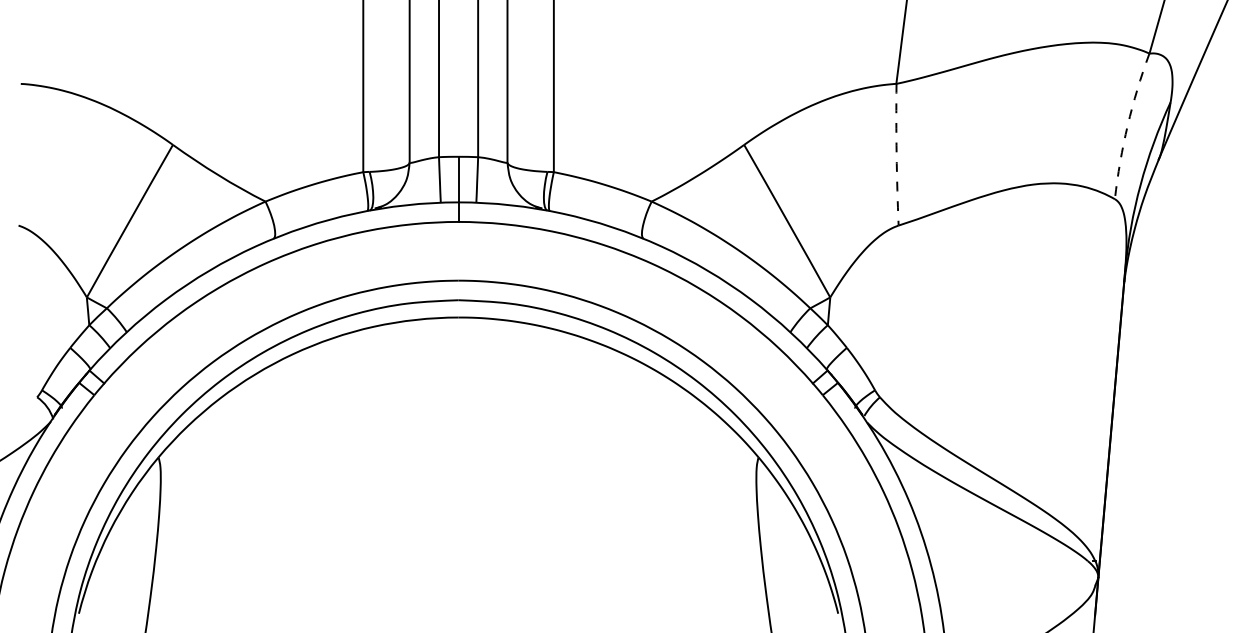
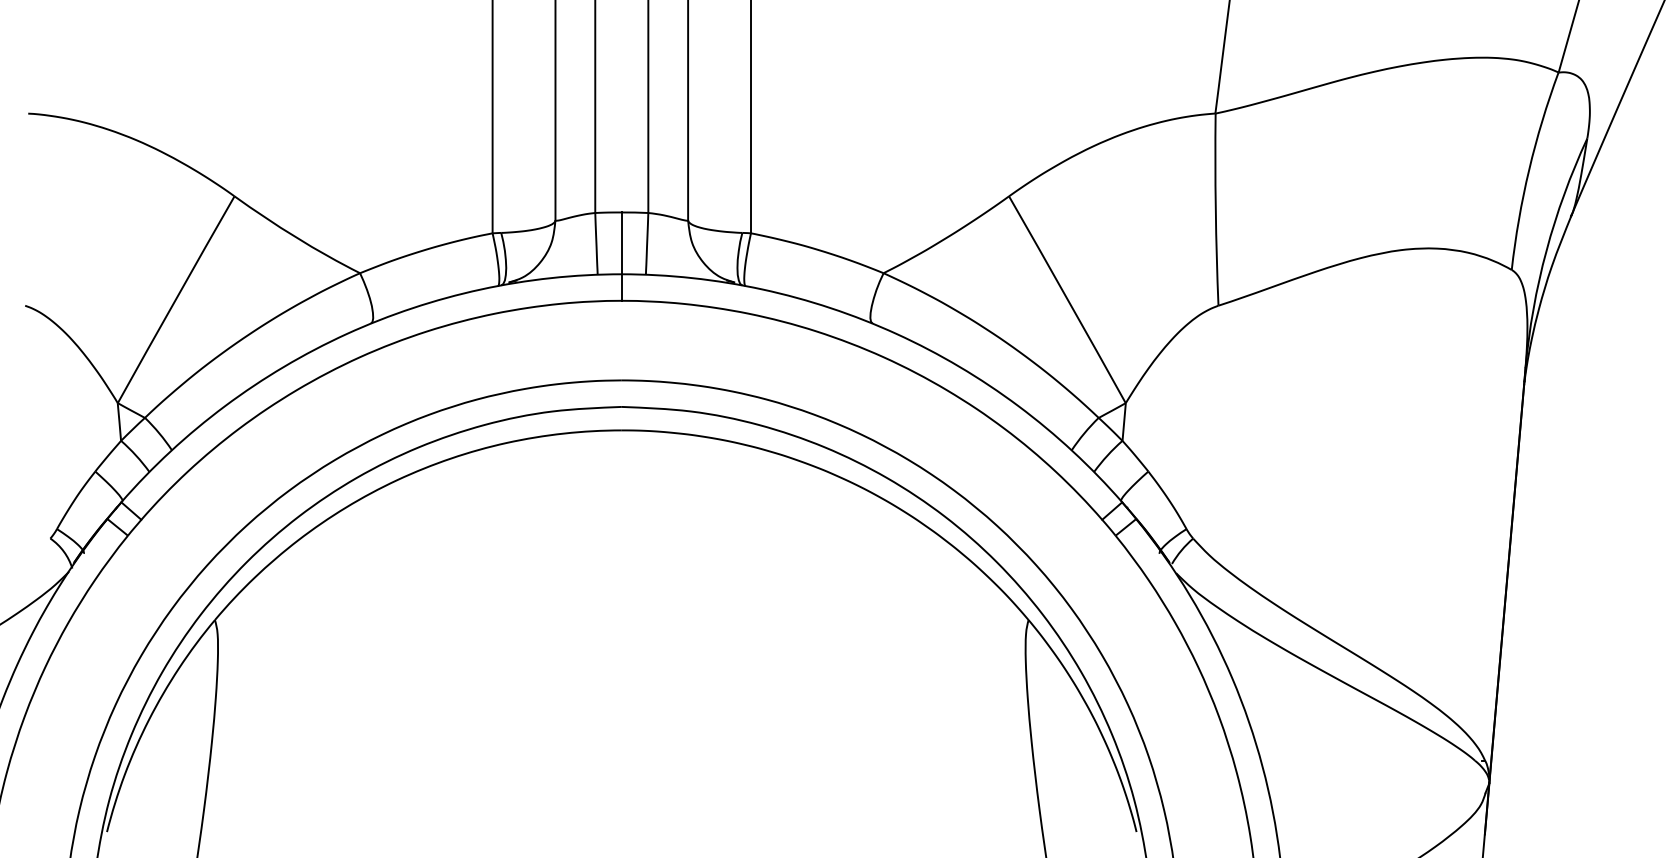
arc: (1128, 125) -> (1529, 169), dashed -> solid
arc: (896, 154) -> (1215, 209), dashed -> solid

